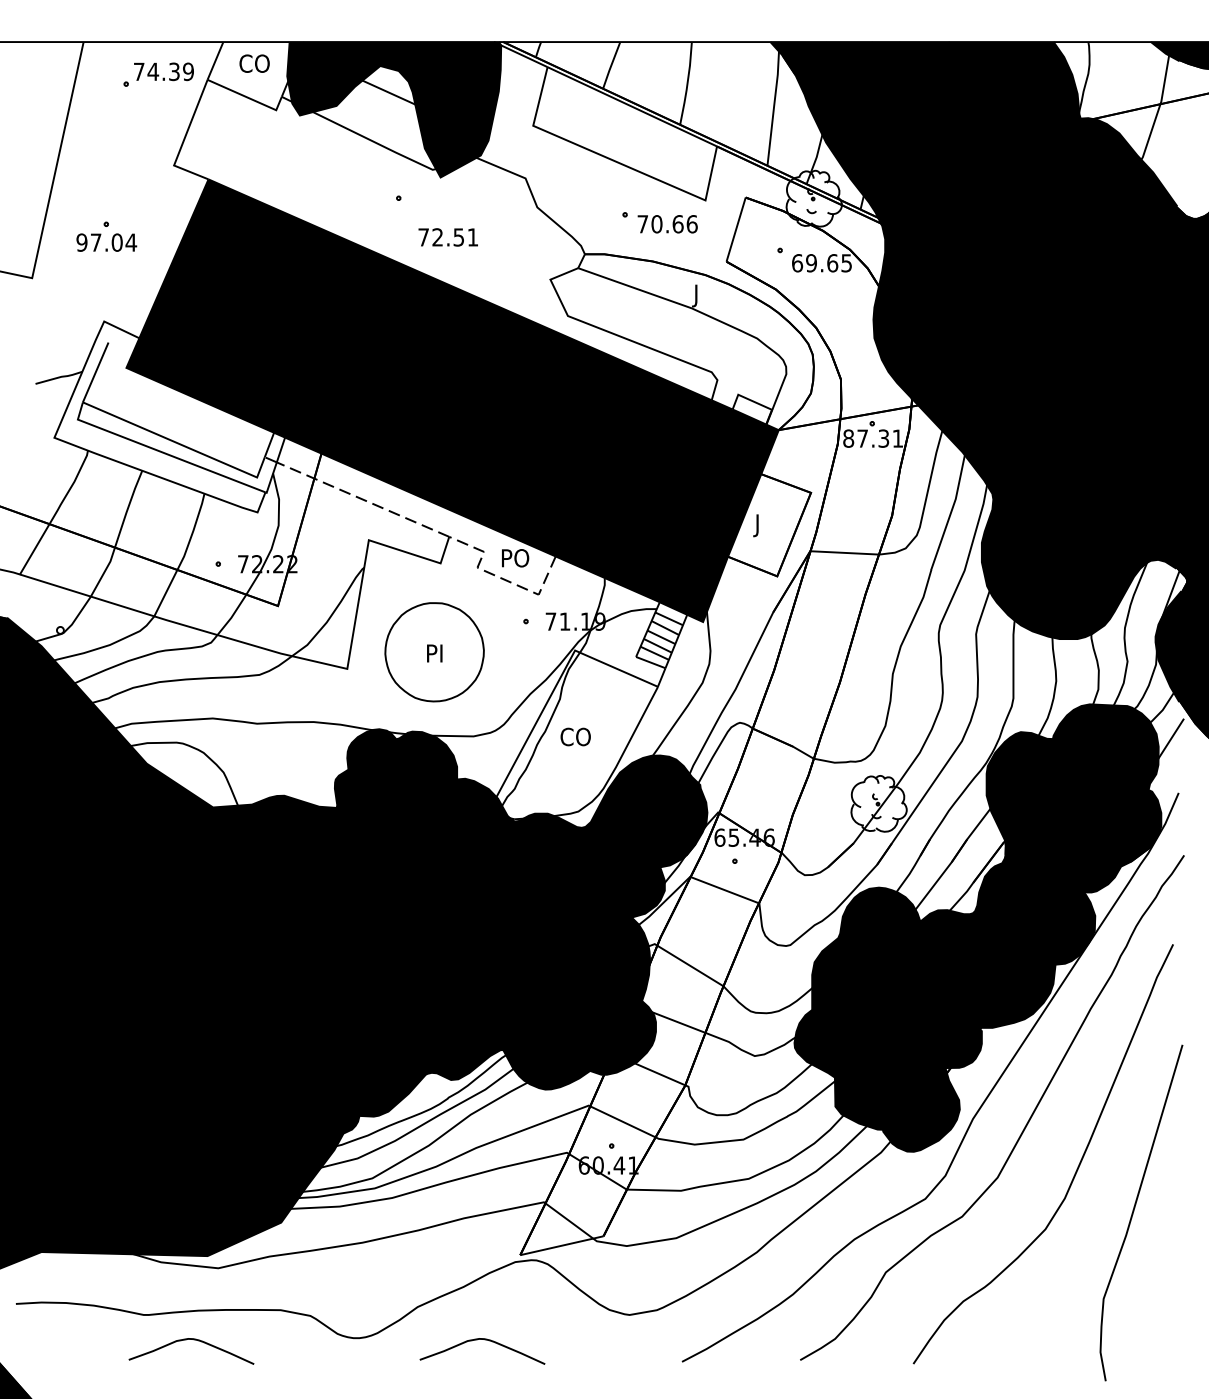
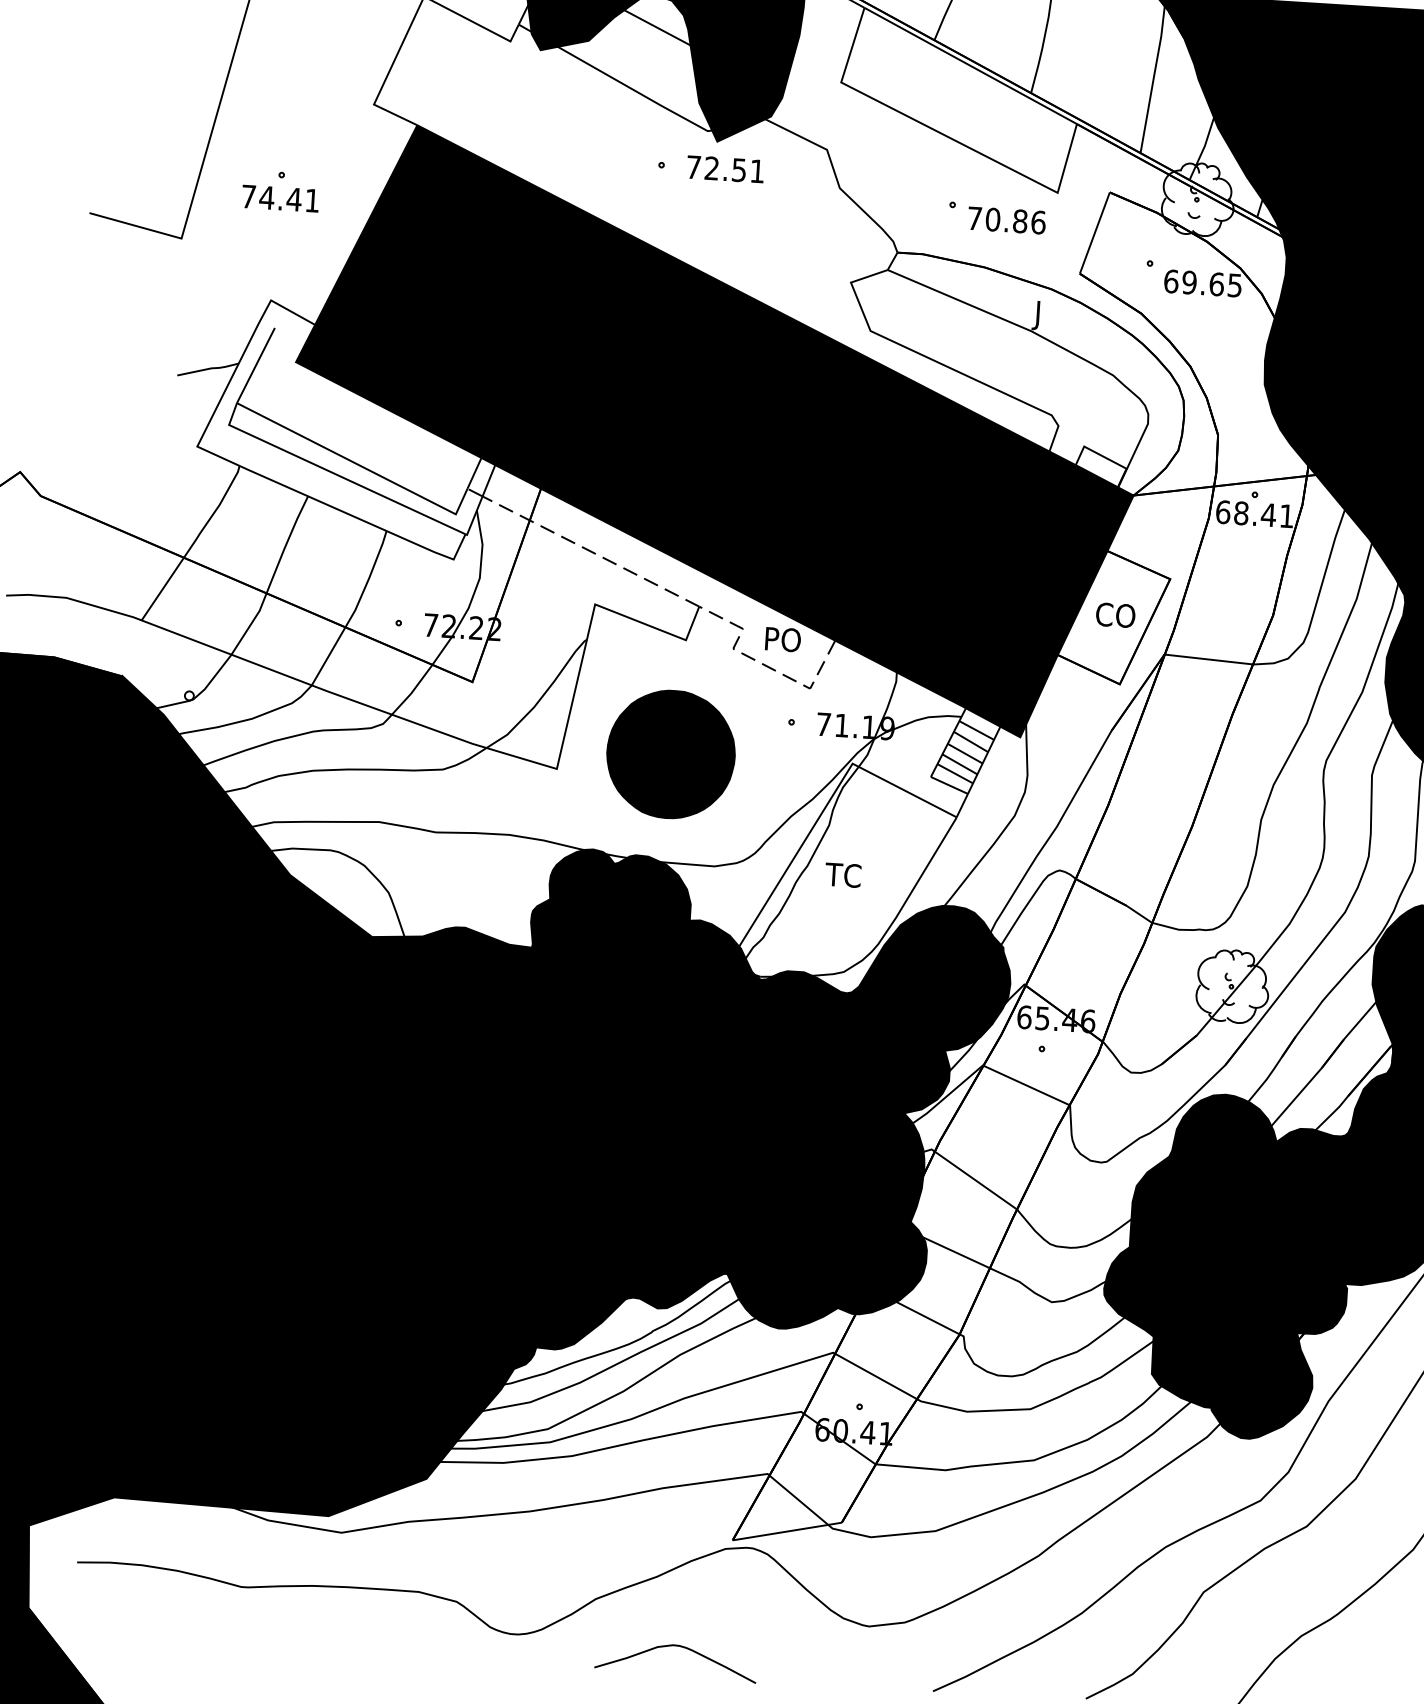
text: (677, 224) -> (1019, 221), 70.66 -> 70.86
text: (447, 237) -> (724, 169), moved
text: (106, 242) -> (280, 198), 97.04 -> 74.41
text: (866, 438) -> (1246, 513), 87.31 -> 68.41
text: (769, 525) -> (1113, 617), J -> CO
fill: (434, 651) -> (670, 753), added
text: (574, 736) -> (844, 874), CO -> TC
curve: (193, 1340) -> (303, 1624), removed

